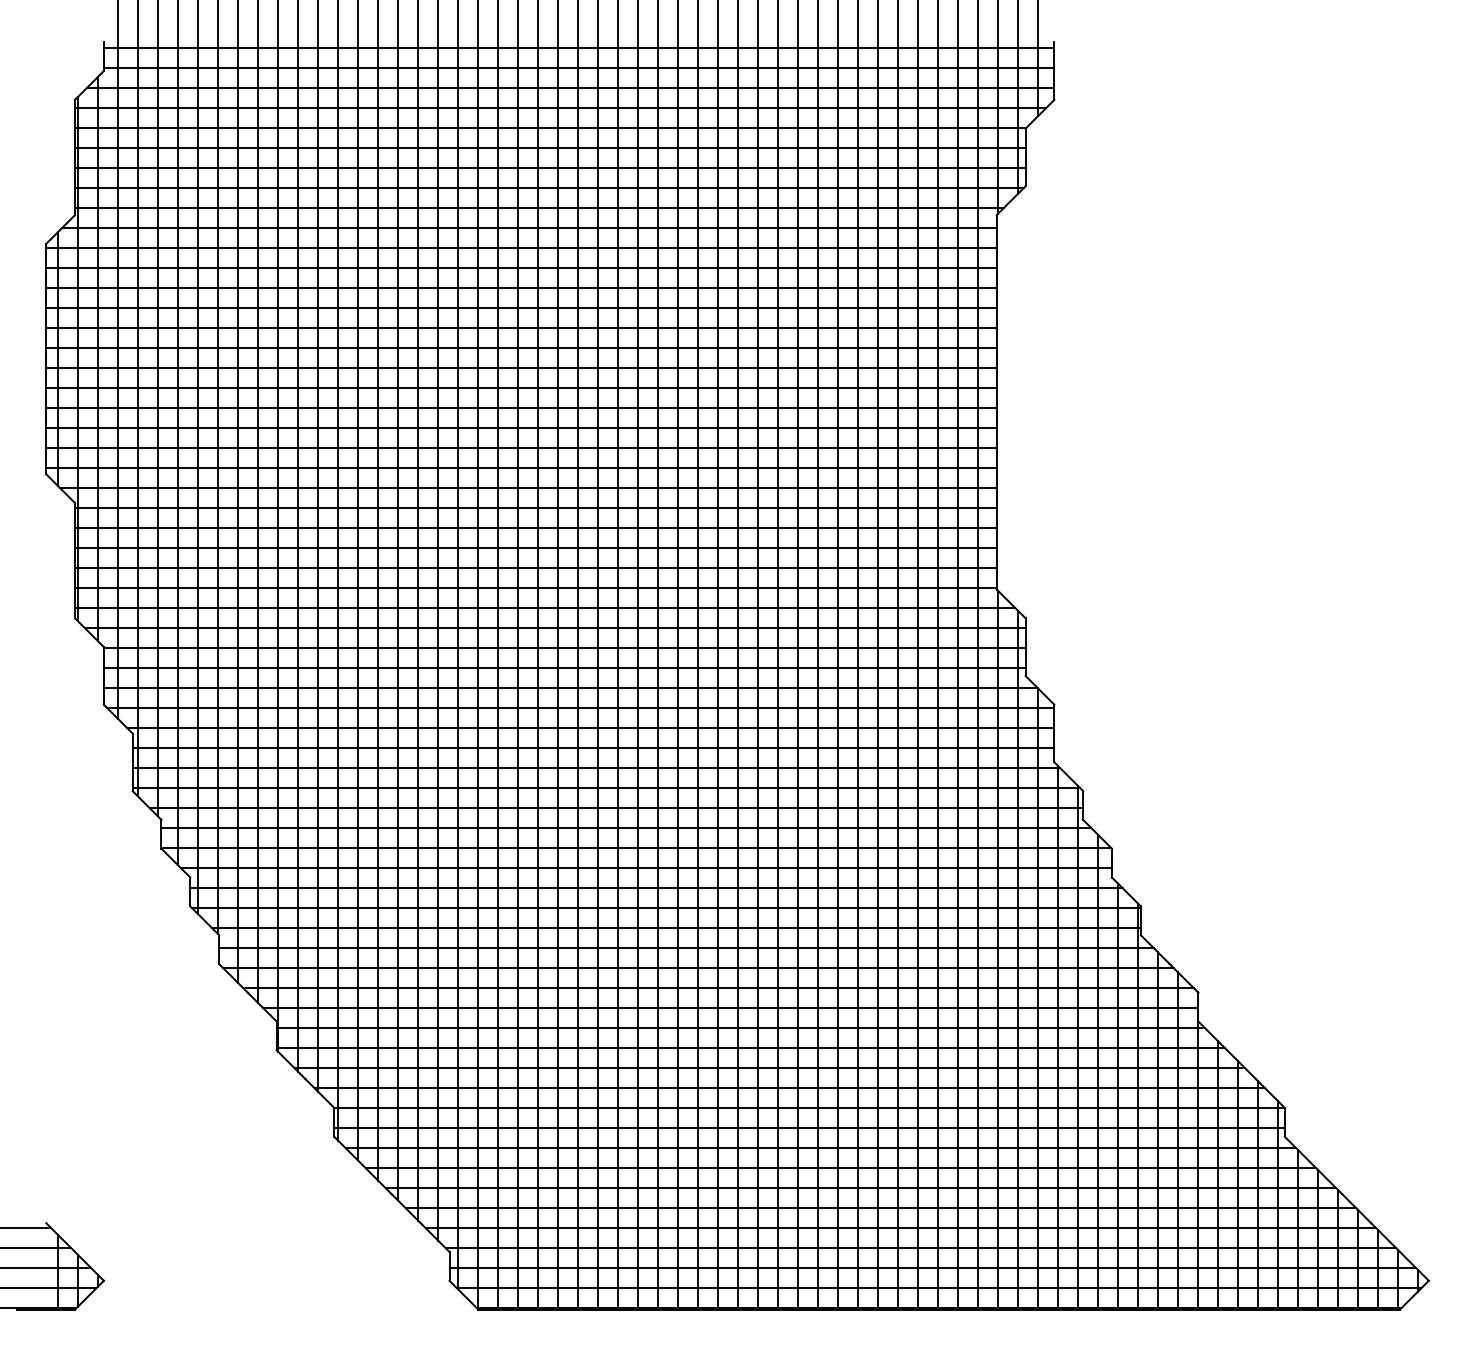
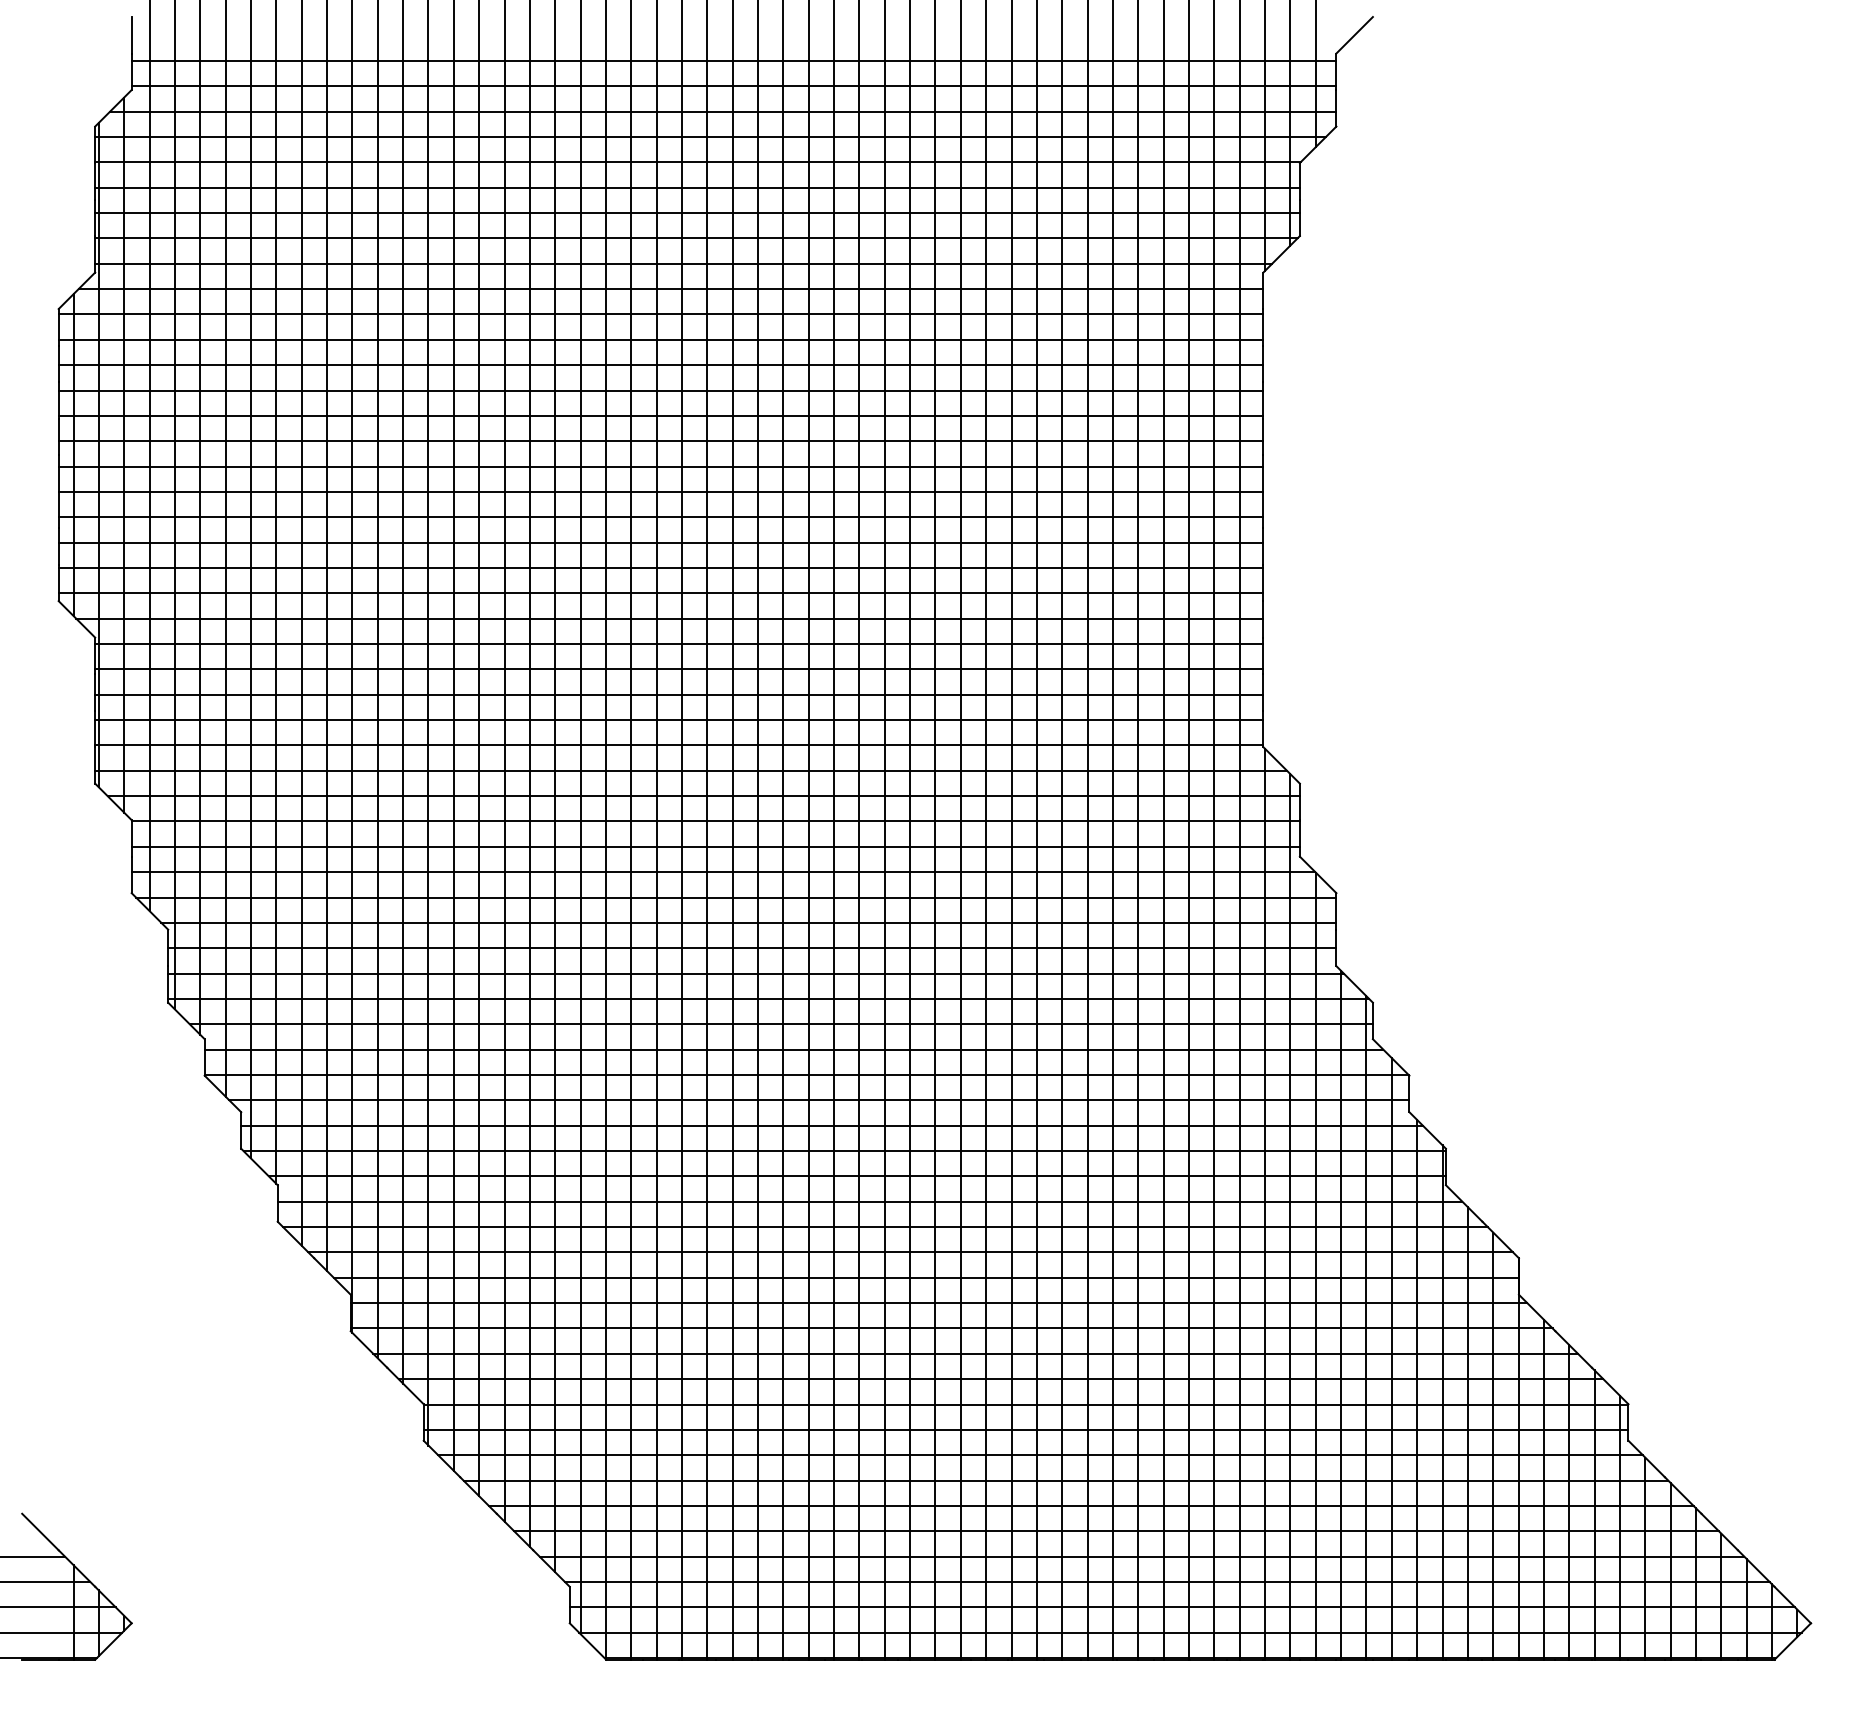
line: (103, 28) -> (131, 35), added
line: (1068, 28) -> (1354, 35), added
line: (31, 1208) -> (40, 1531), added

